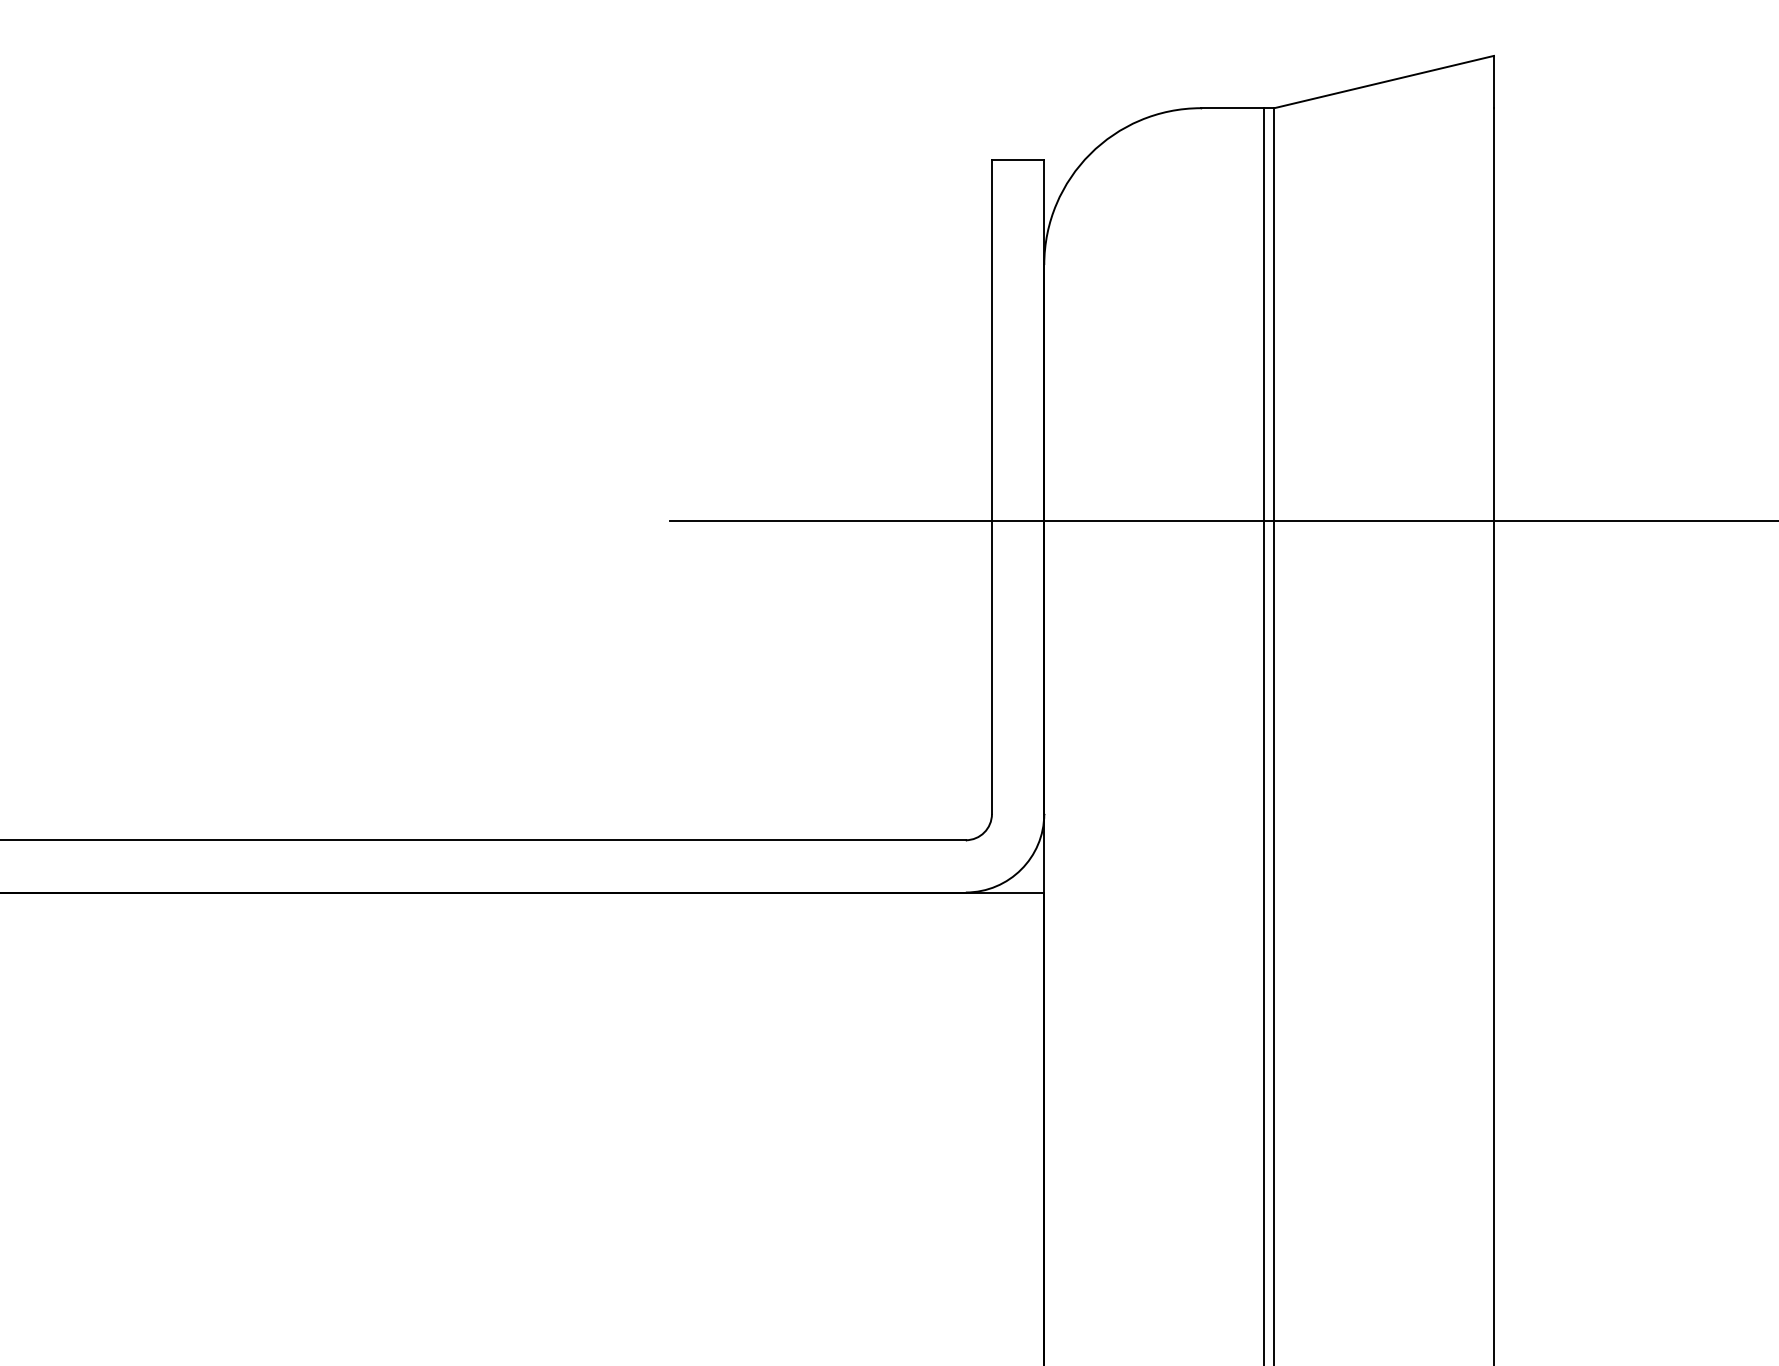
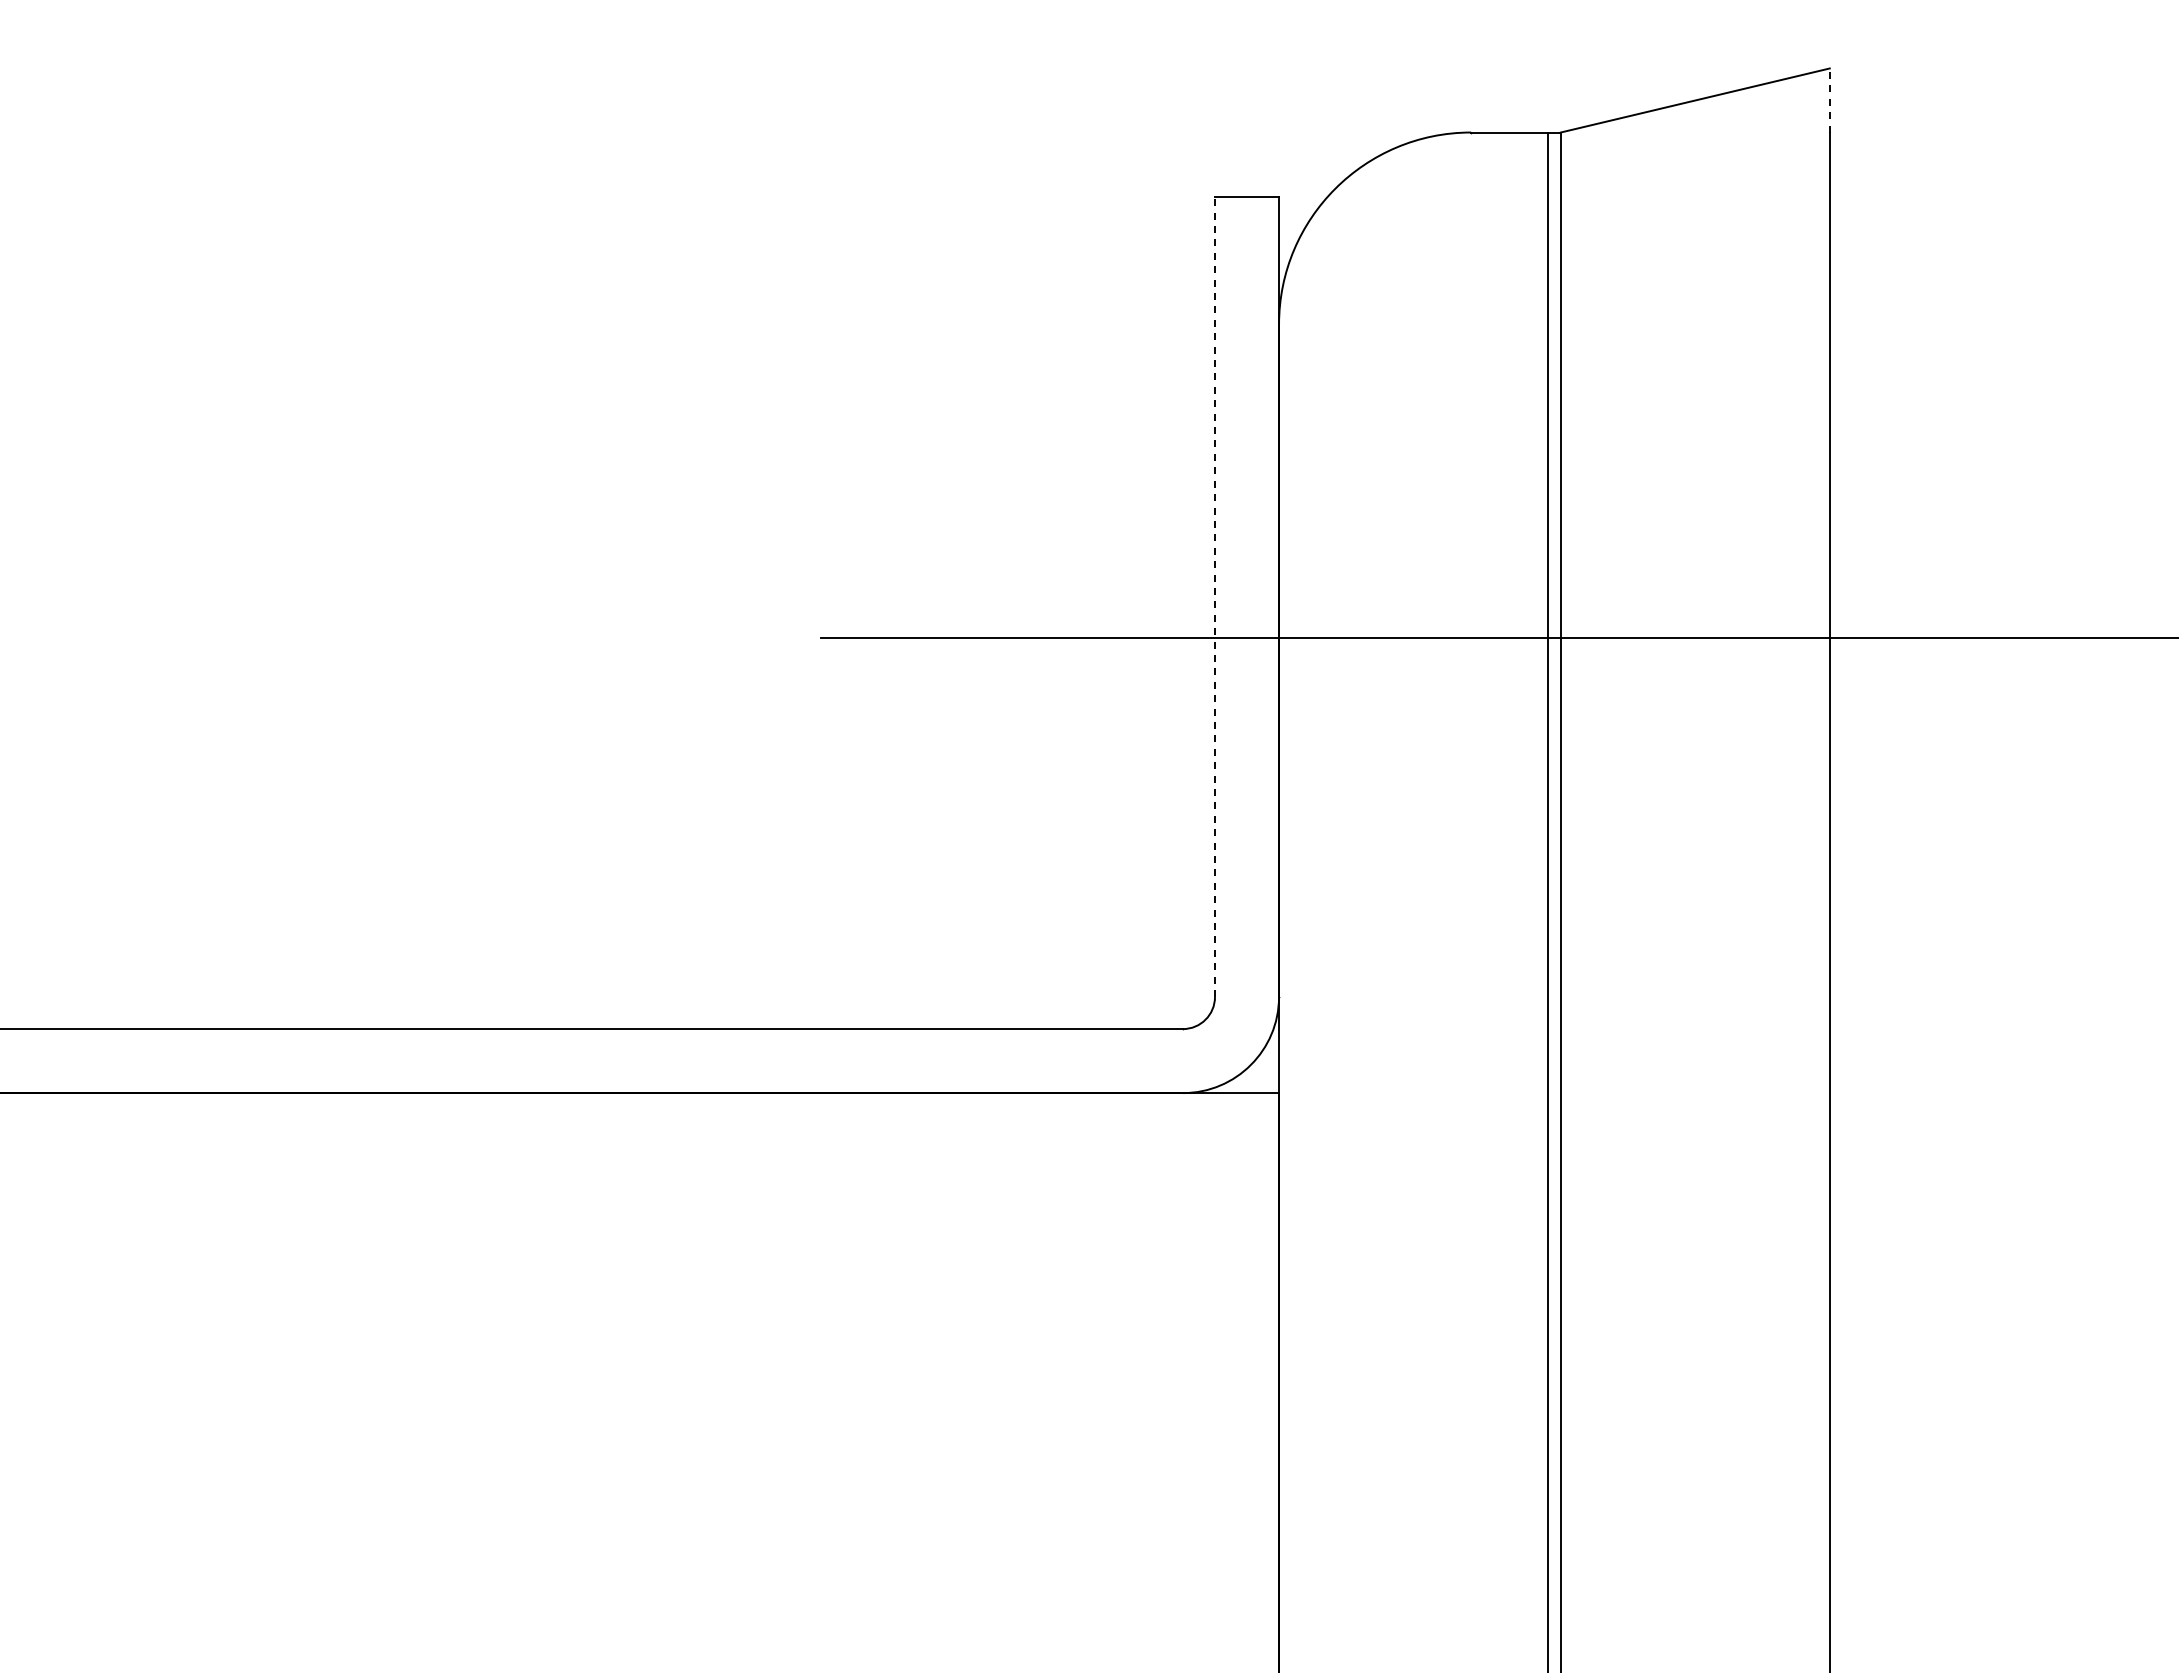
line: (1493, 82) -> (1829, 100), solid -> dashed
line: (992, 487) -> (1215, 596), solid -> dashed

